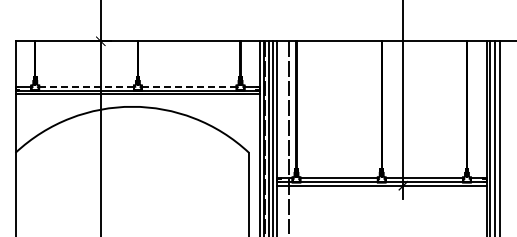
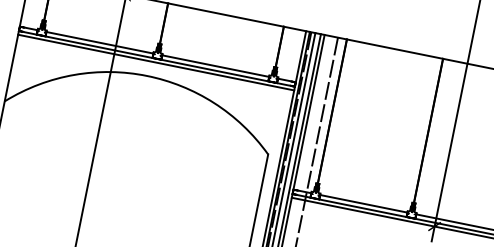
line: (87, 86) -> (101, 42), dashed -> solid
line: (188, 86) -> (214, 65), dashed -> solid

